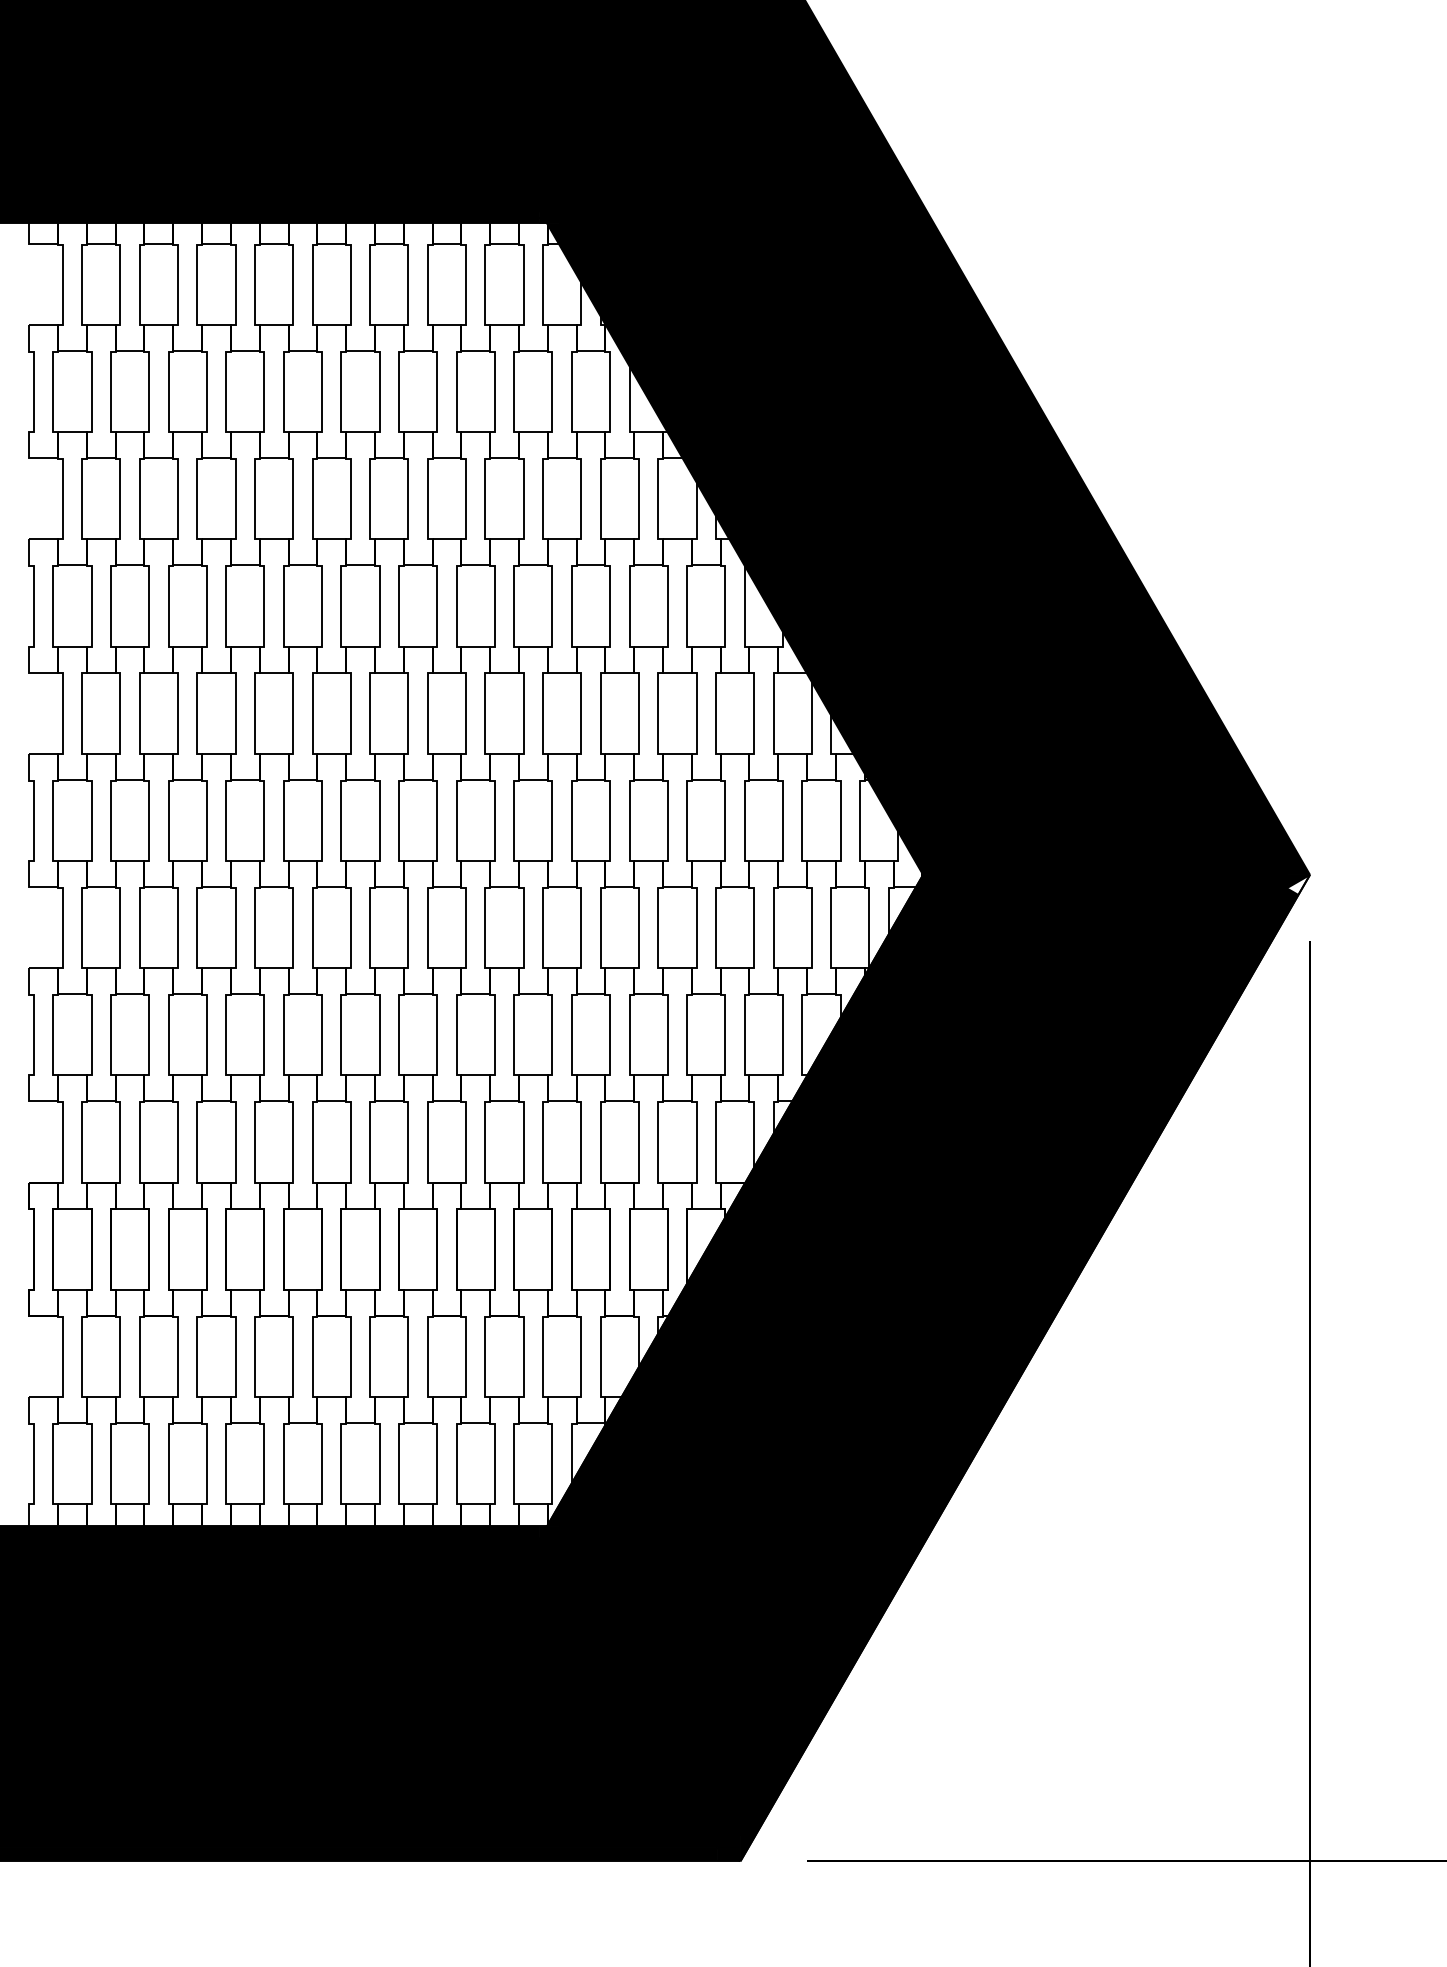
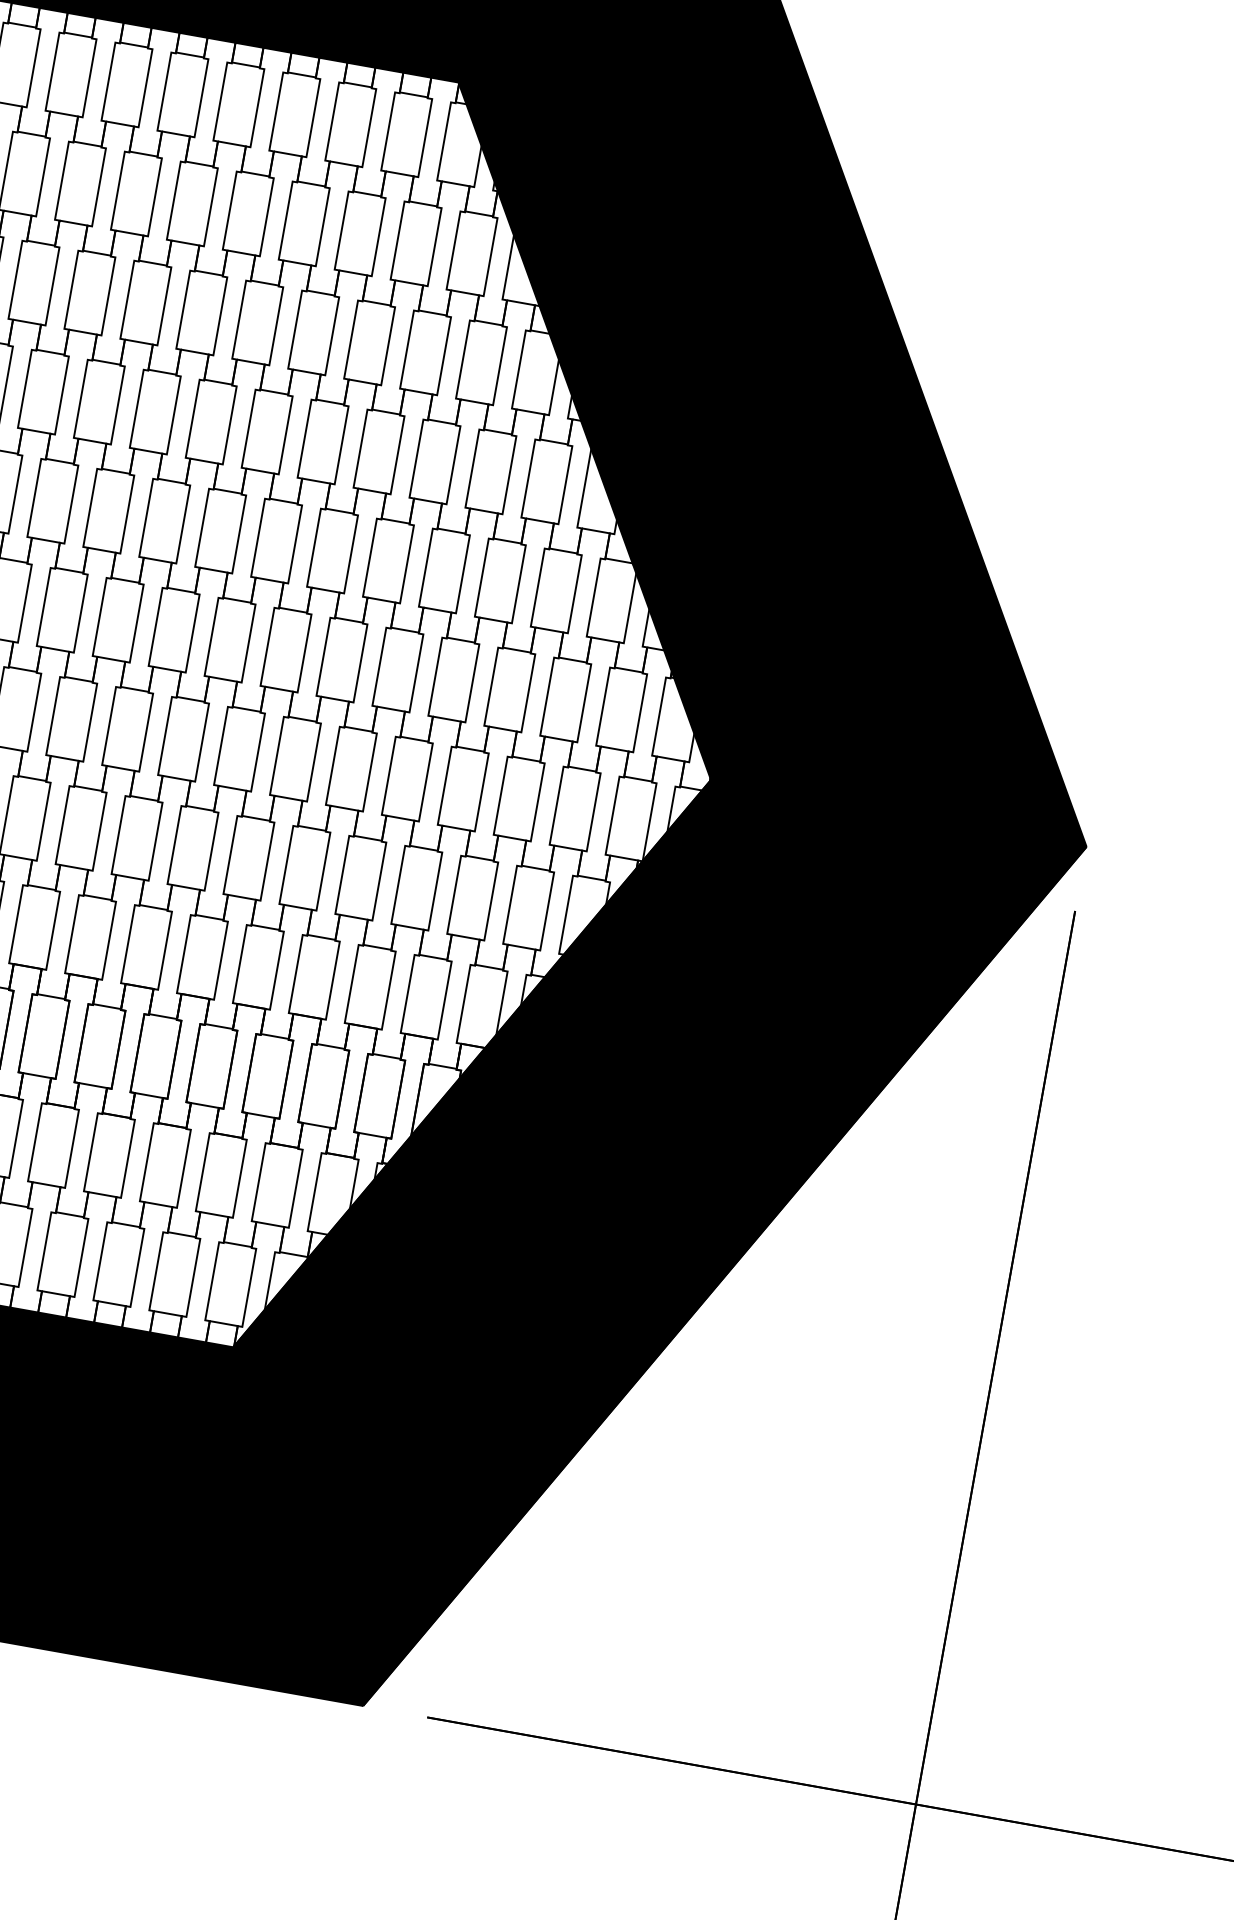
fill: (1298, 884) -> (1073, 854), added

